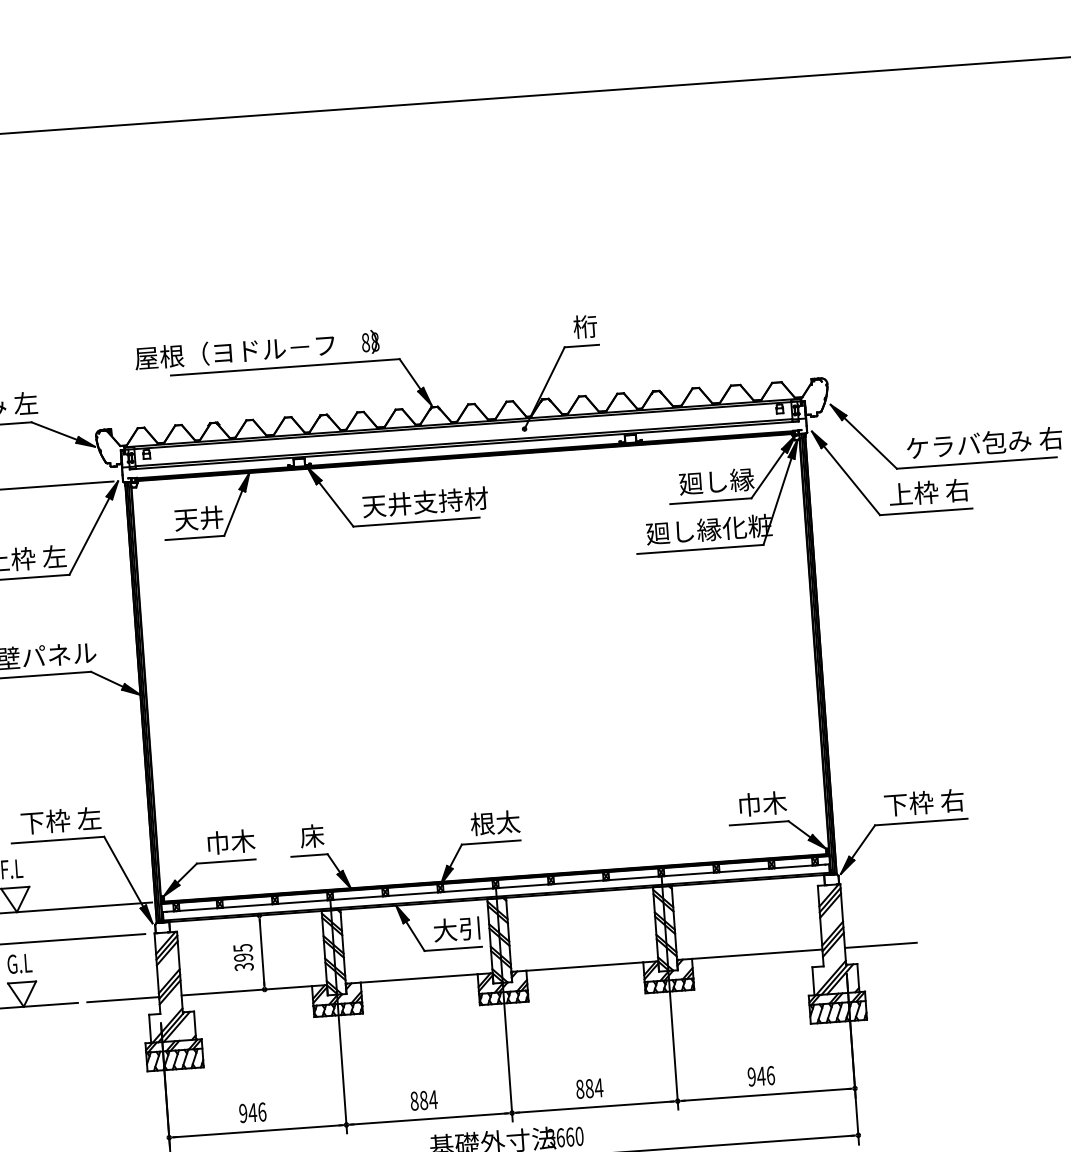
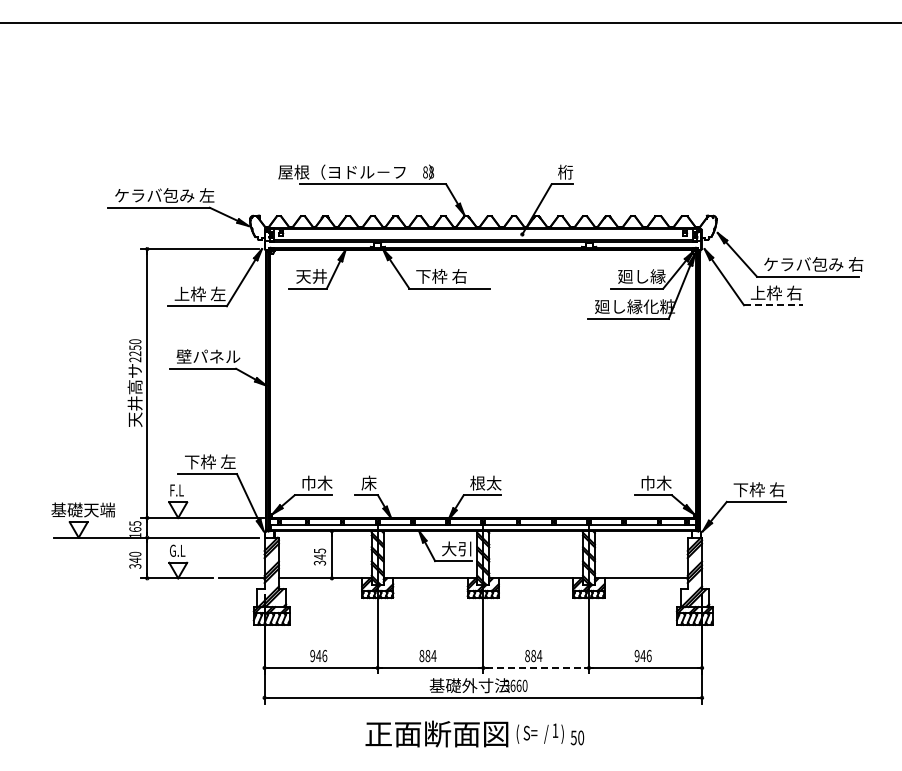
text: (425, 500) -> (456, 275), 天井支持材 -> 下枠 右
line: (927, 512) -> (774, 305), solid -> dashed
line: (880, 945) -> (724, 578), removed
text: (242, 956) -> (319, 556), 395 -> 345
line: (595, 1106) -> (536, 667), solid -> dashed

